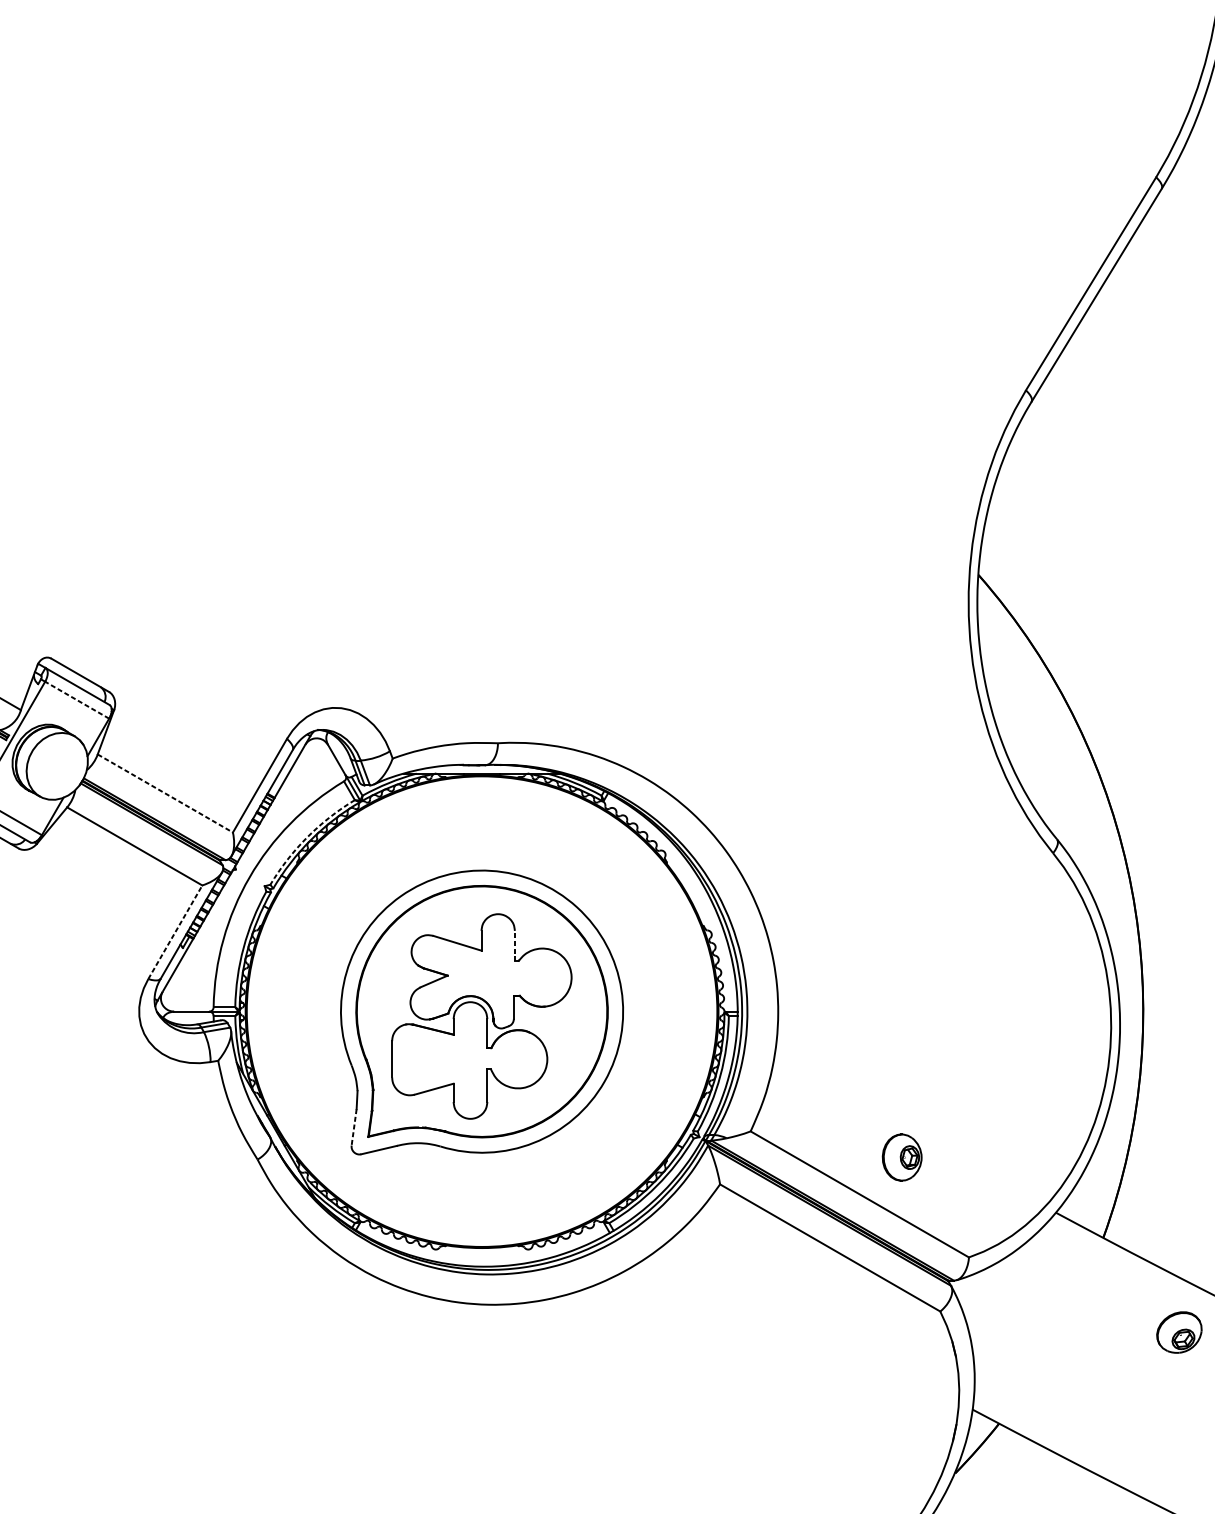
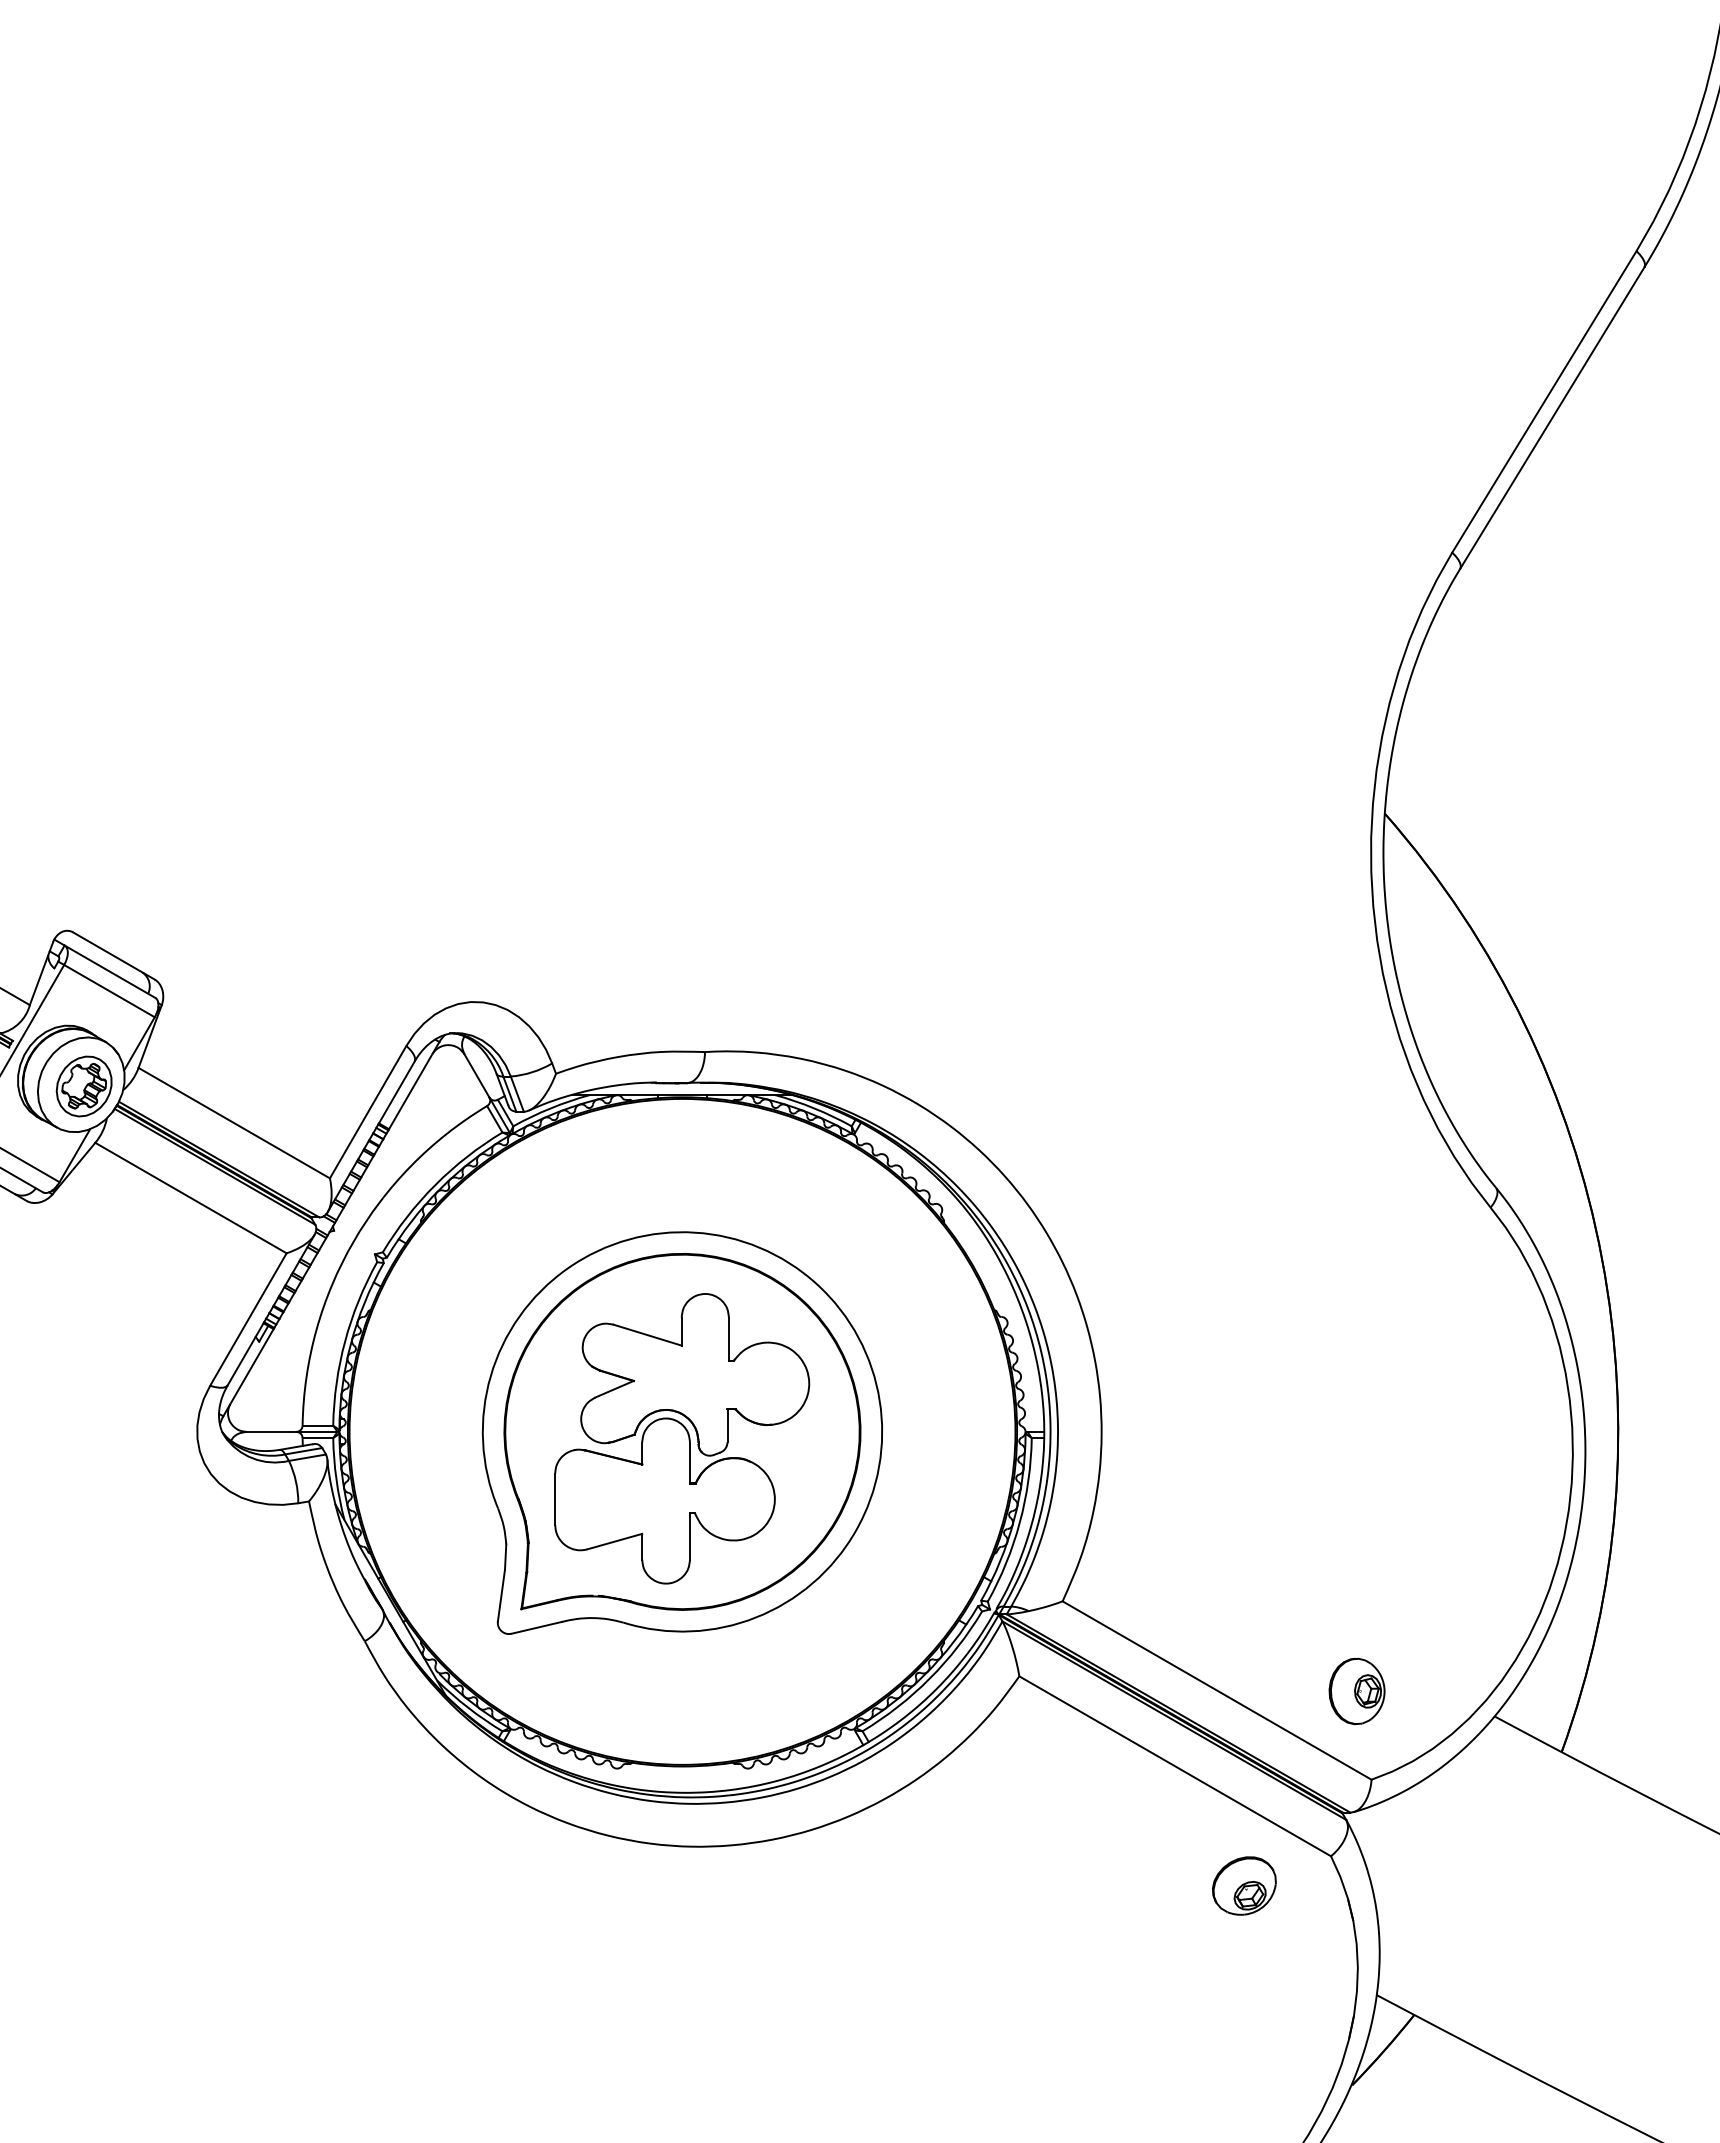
line: (77, 699) -> (109, 990), dashed -> solid
part: (58, 767) -> (83, 1086), added
line: (165, 793) -> (234, 1123), dashed -> solid
arc: (307, 837) -> (435, 1185), dashed -> solid
line: (175, 932) -> (248, 1319), dashed -> solid
line: (514, 946) -> (728, 1339), dashed -> solid
line: (354, 1127) -> (501, 1595), dashed -> solid
part: (901, 1157) -> (1356, 1691), moved
part: (1179, 1332) -> (1244, 1885), moved

